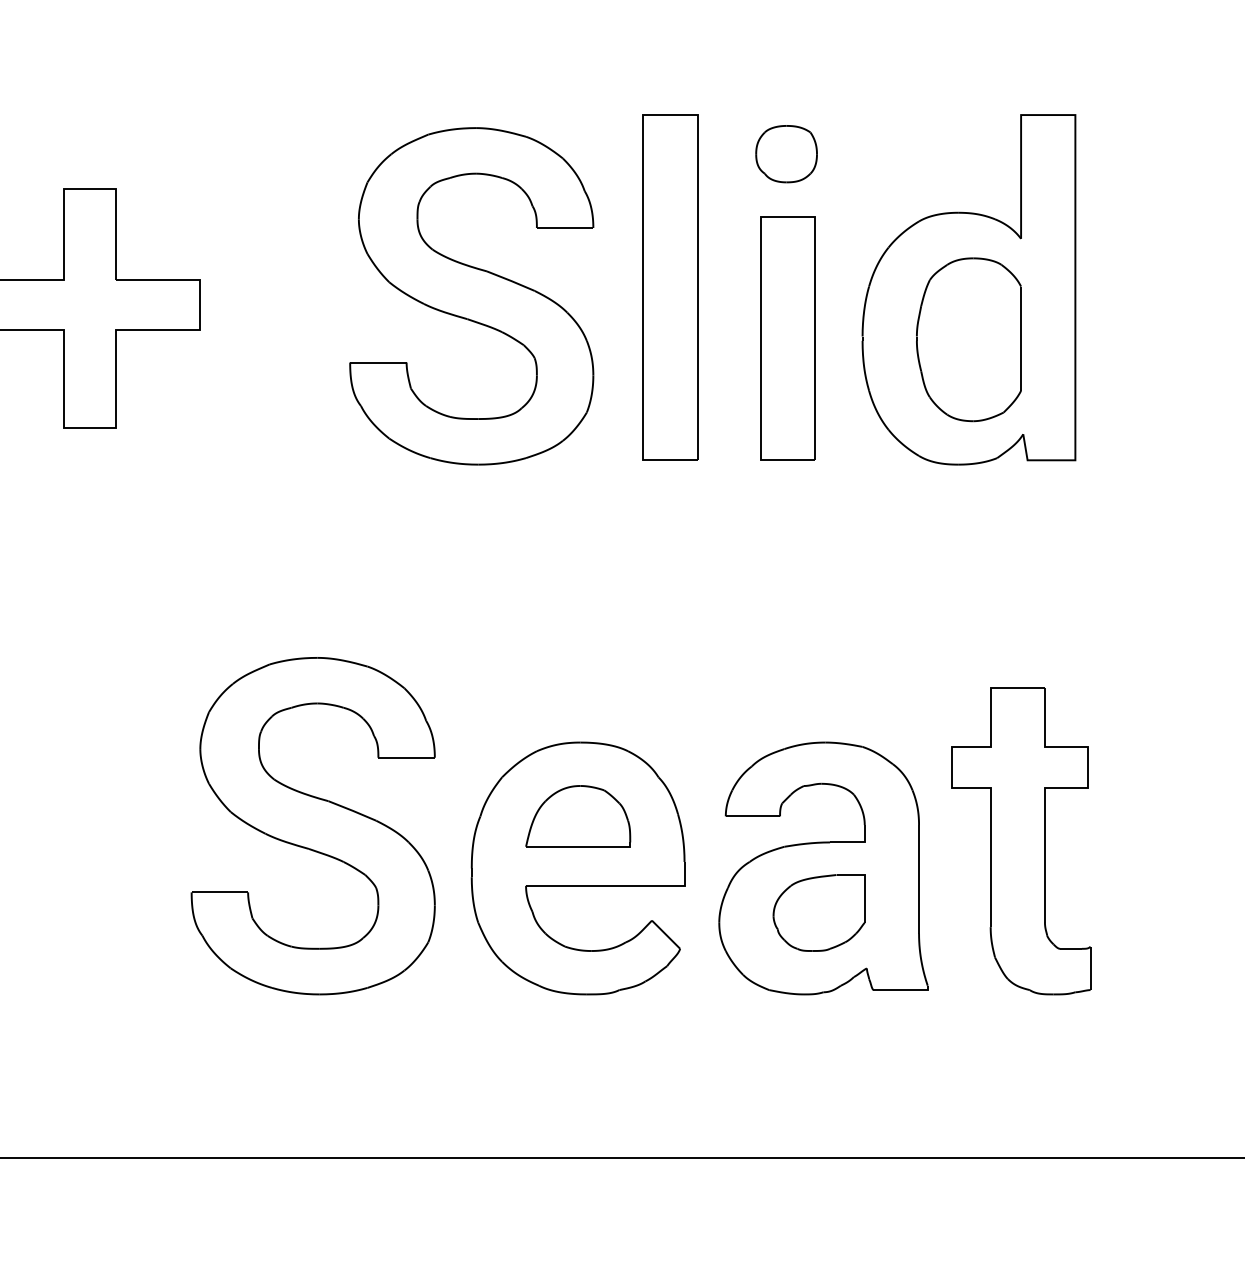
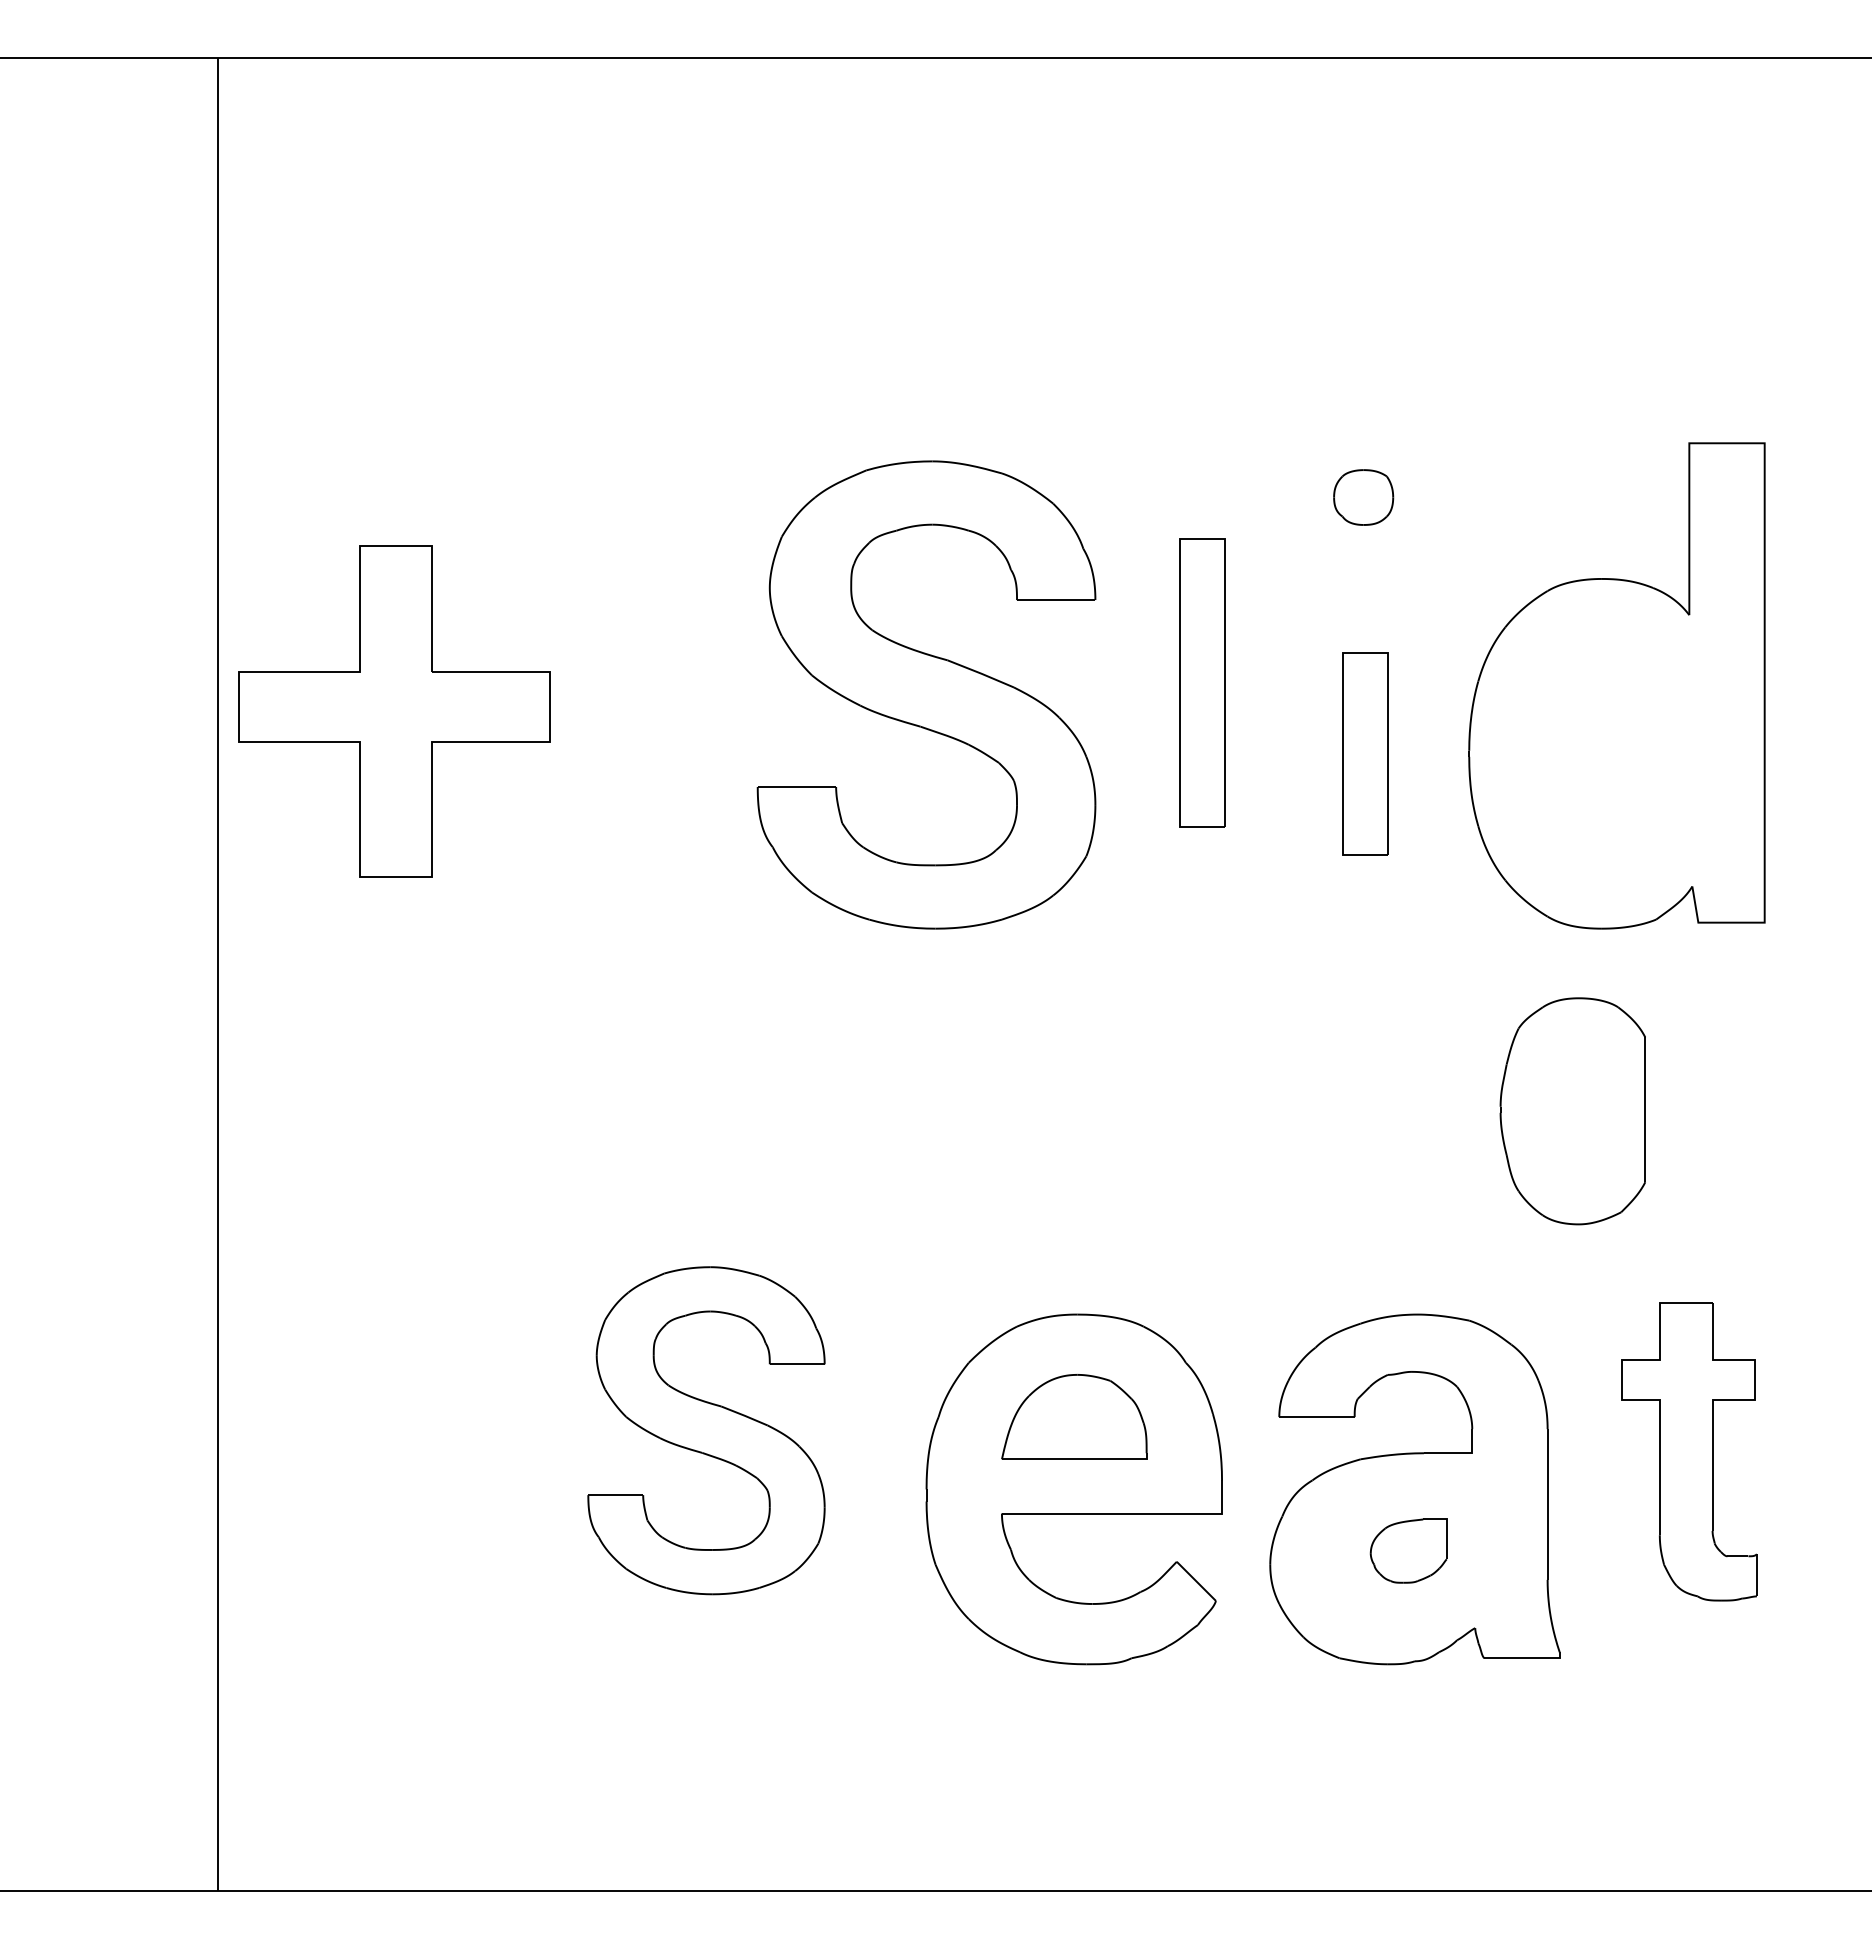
part: (786, 154) -> (1363, 497), size x0.7
part: (670, 287) -> (1202, 682), size x0.6
part: (787, 338) -> (1365, 753), size x0.6
part: (968, 339) -> (1572, 1111), moved
part: (313, 826) -> (706, 1430), size x0.7
part: (1021, 841) -> (1689, 1451), size x0.7
part: (818, 912) -> (1408, 1550), size x0.6

